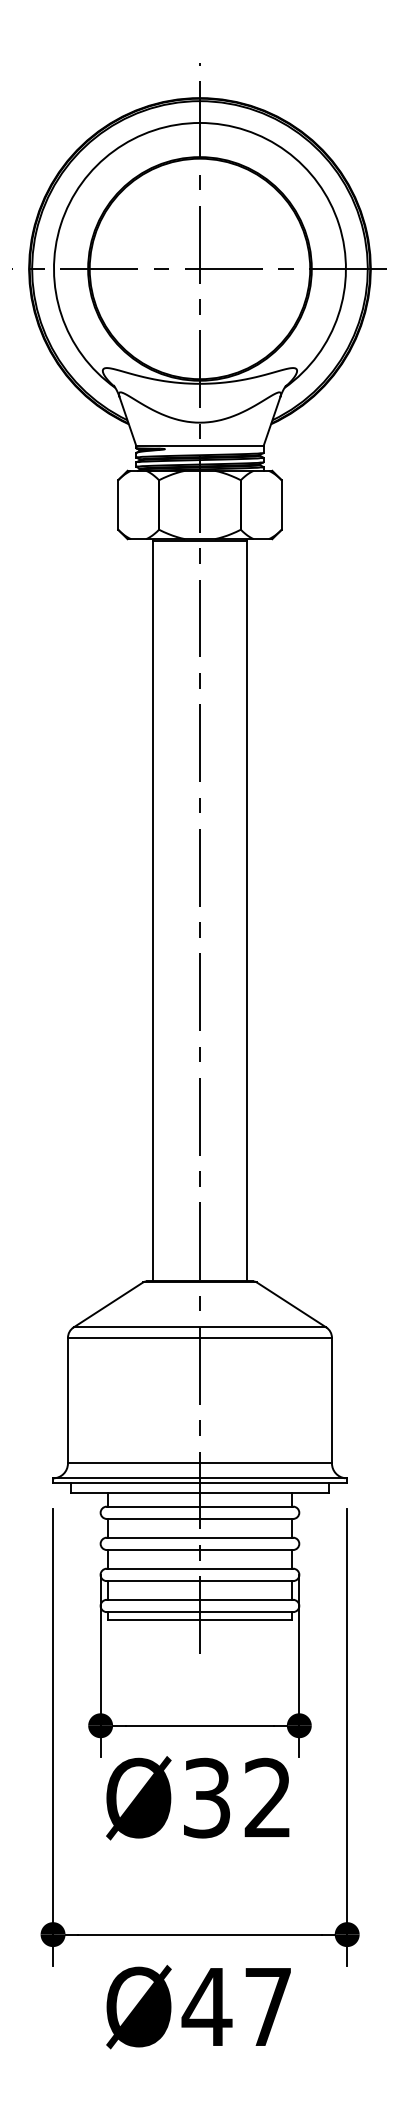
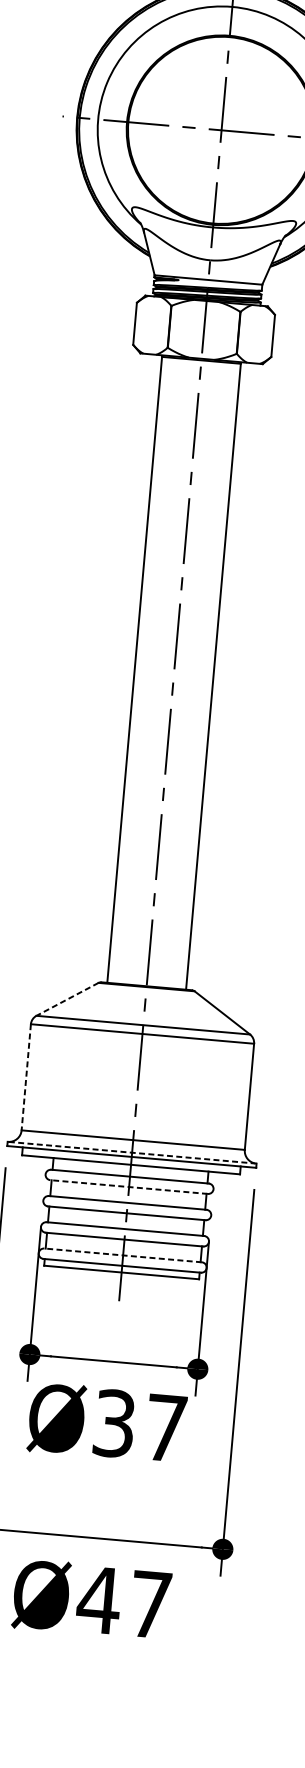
line: (107, 1305) -> (66, 999), solid -> dashed
line: (67, 1400) -> (25, 1077), solid -> dashed
line: (199, 1478) -> (131, 1152), solid -> dashed
line: (199, 1518) -> (128, 1186), solid -> dashed
line: (199, 1599) -> (122, 1255), solid -> dashed
text: (267, 1796) -> (165, 1426), Ø32 -> Ø37

